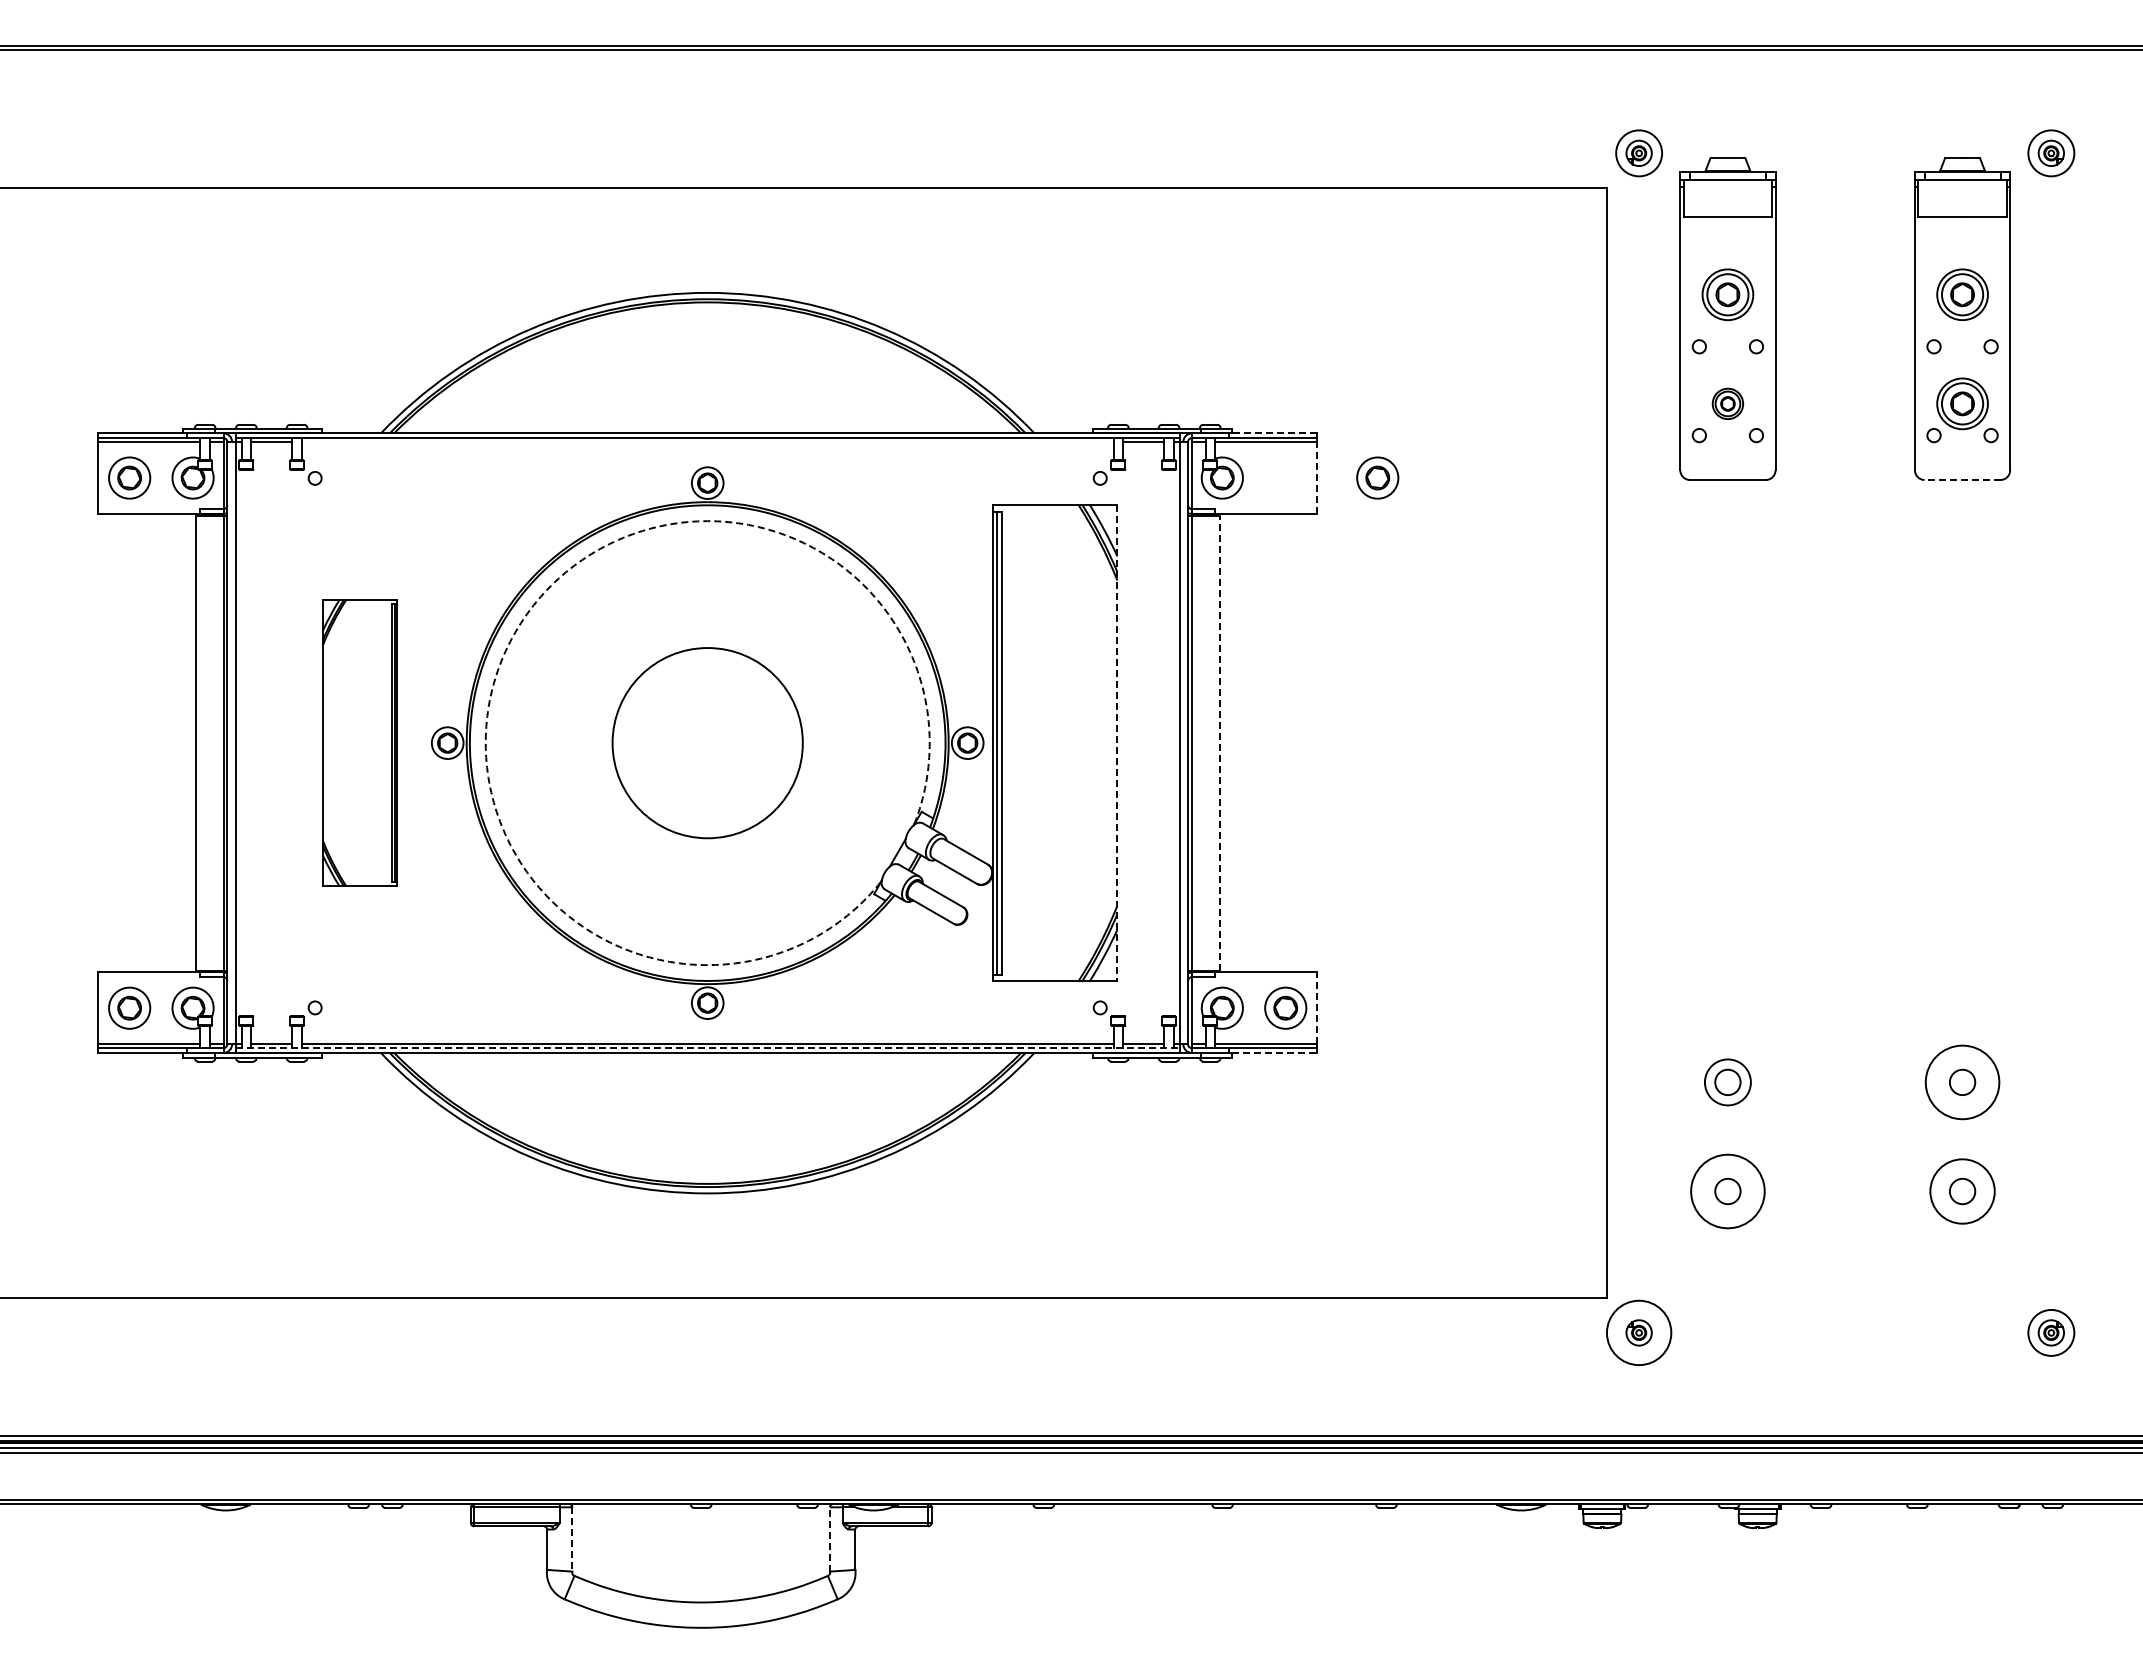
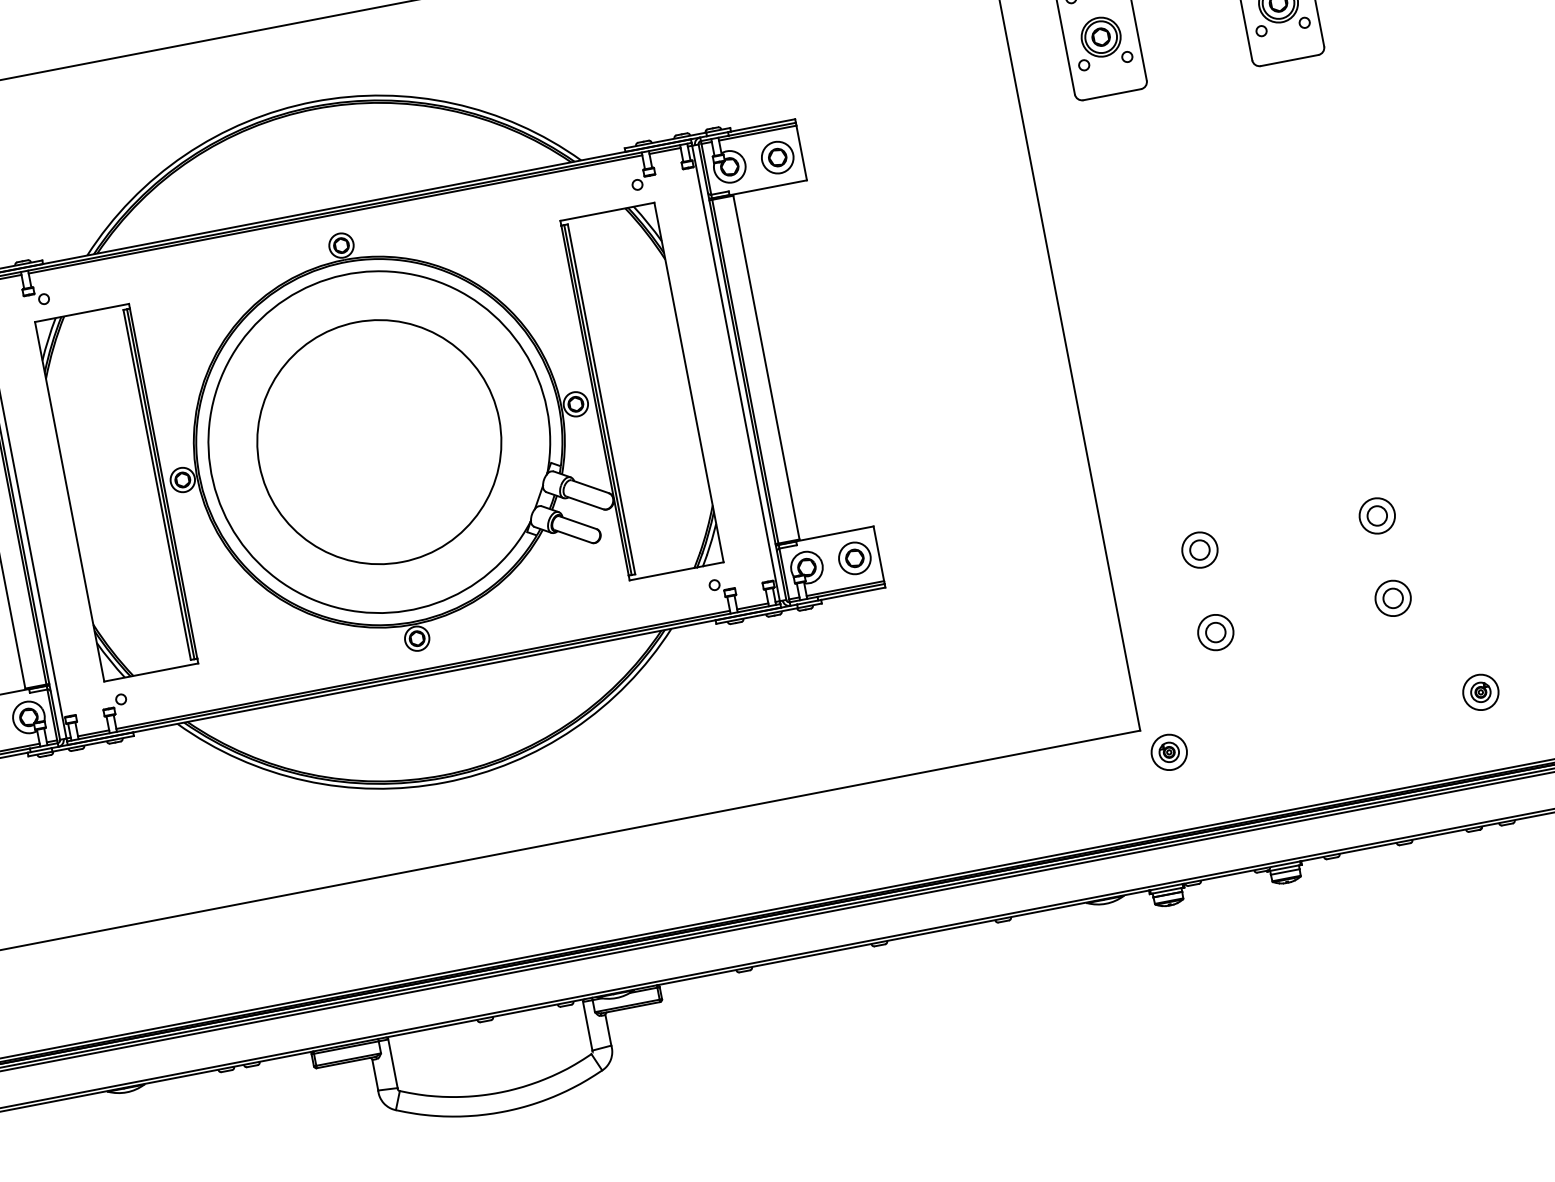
part: (1727, 403) -> (1100, 36), size x1.67
line: (1274, 433) -> (762, 125), dashed -> solid
line: (707, 441) -> (335, 214), added
line: (1317, 477) -> (801, 152), dashed -> solid
part: (1377, 477) -> (777, 157), moved
line: (1962, 479) -> (1289, 60), dashed -> solid
arc: (515, 632) -> (217, 386), dashed -> solid
part: (359, 742) -> (116, 492), size x1.67
circle: (707, 742) -> (379, 441), size x1.67
line: (1219, 742) -> (766, 367), dashed -> solid
line: (1117, 743) -> (689, 382), dashed -> solid
line: (1317, 1007) -> (878, 553), dashed -> solid
line: (707, 1048) -> (423, 673), dashed -> solid
line: (1275, 1052) -> (853, 593), dashed -> solid
circle: (1962, 1082) -> (1377, 516), size x0.62
circle: (1727, 1191) -> (1215, 632), size x0.62
circle: (1962, 1191) -> (1393, 598), size x0.71
circle: (1639, 1332) -> (1169, 752), size x0.71
line: (830, 1538) -> (587, 1025), dashed -> solid
line: (572, 1539) -> (393, 1063), dashed -> solid

